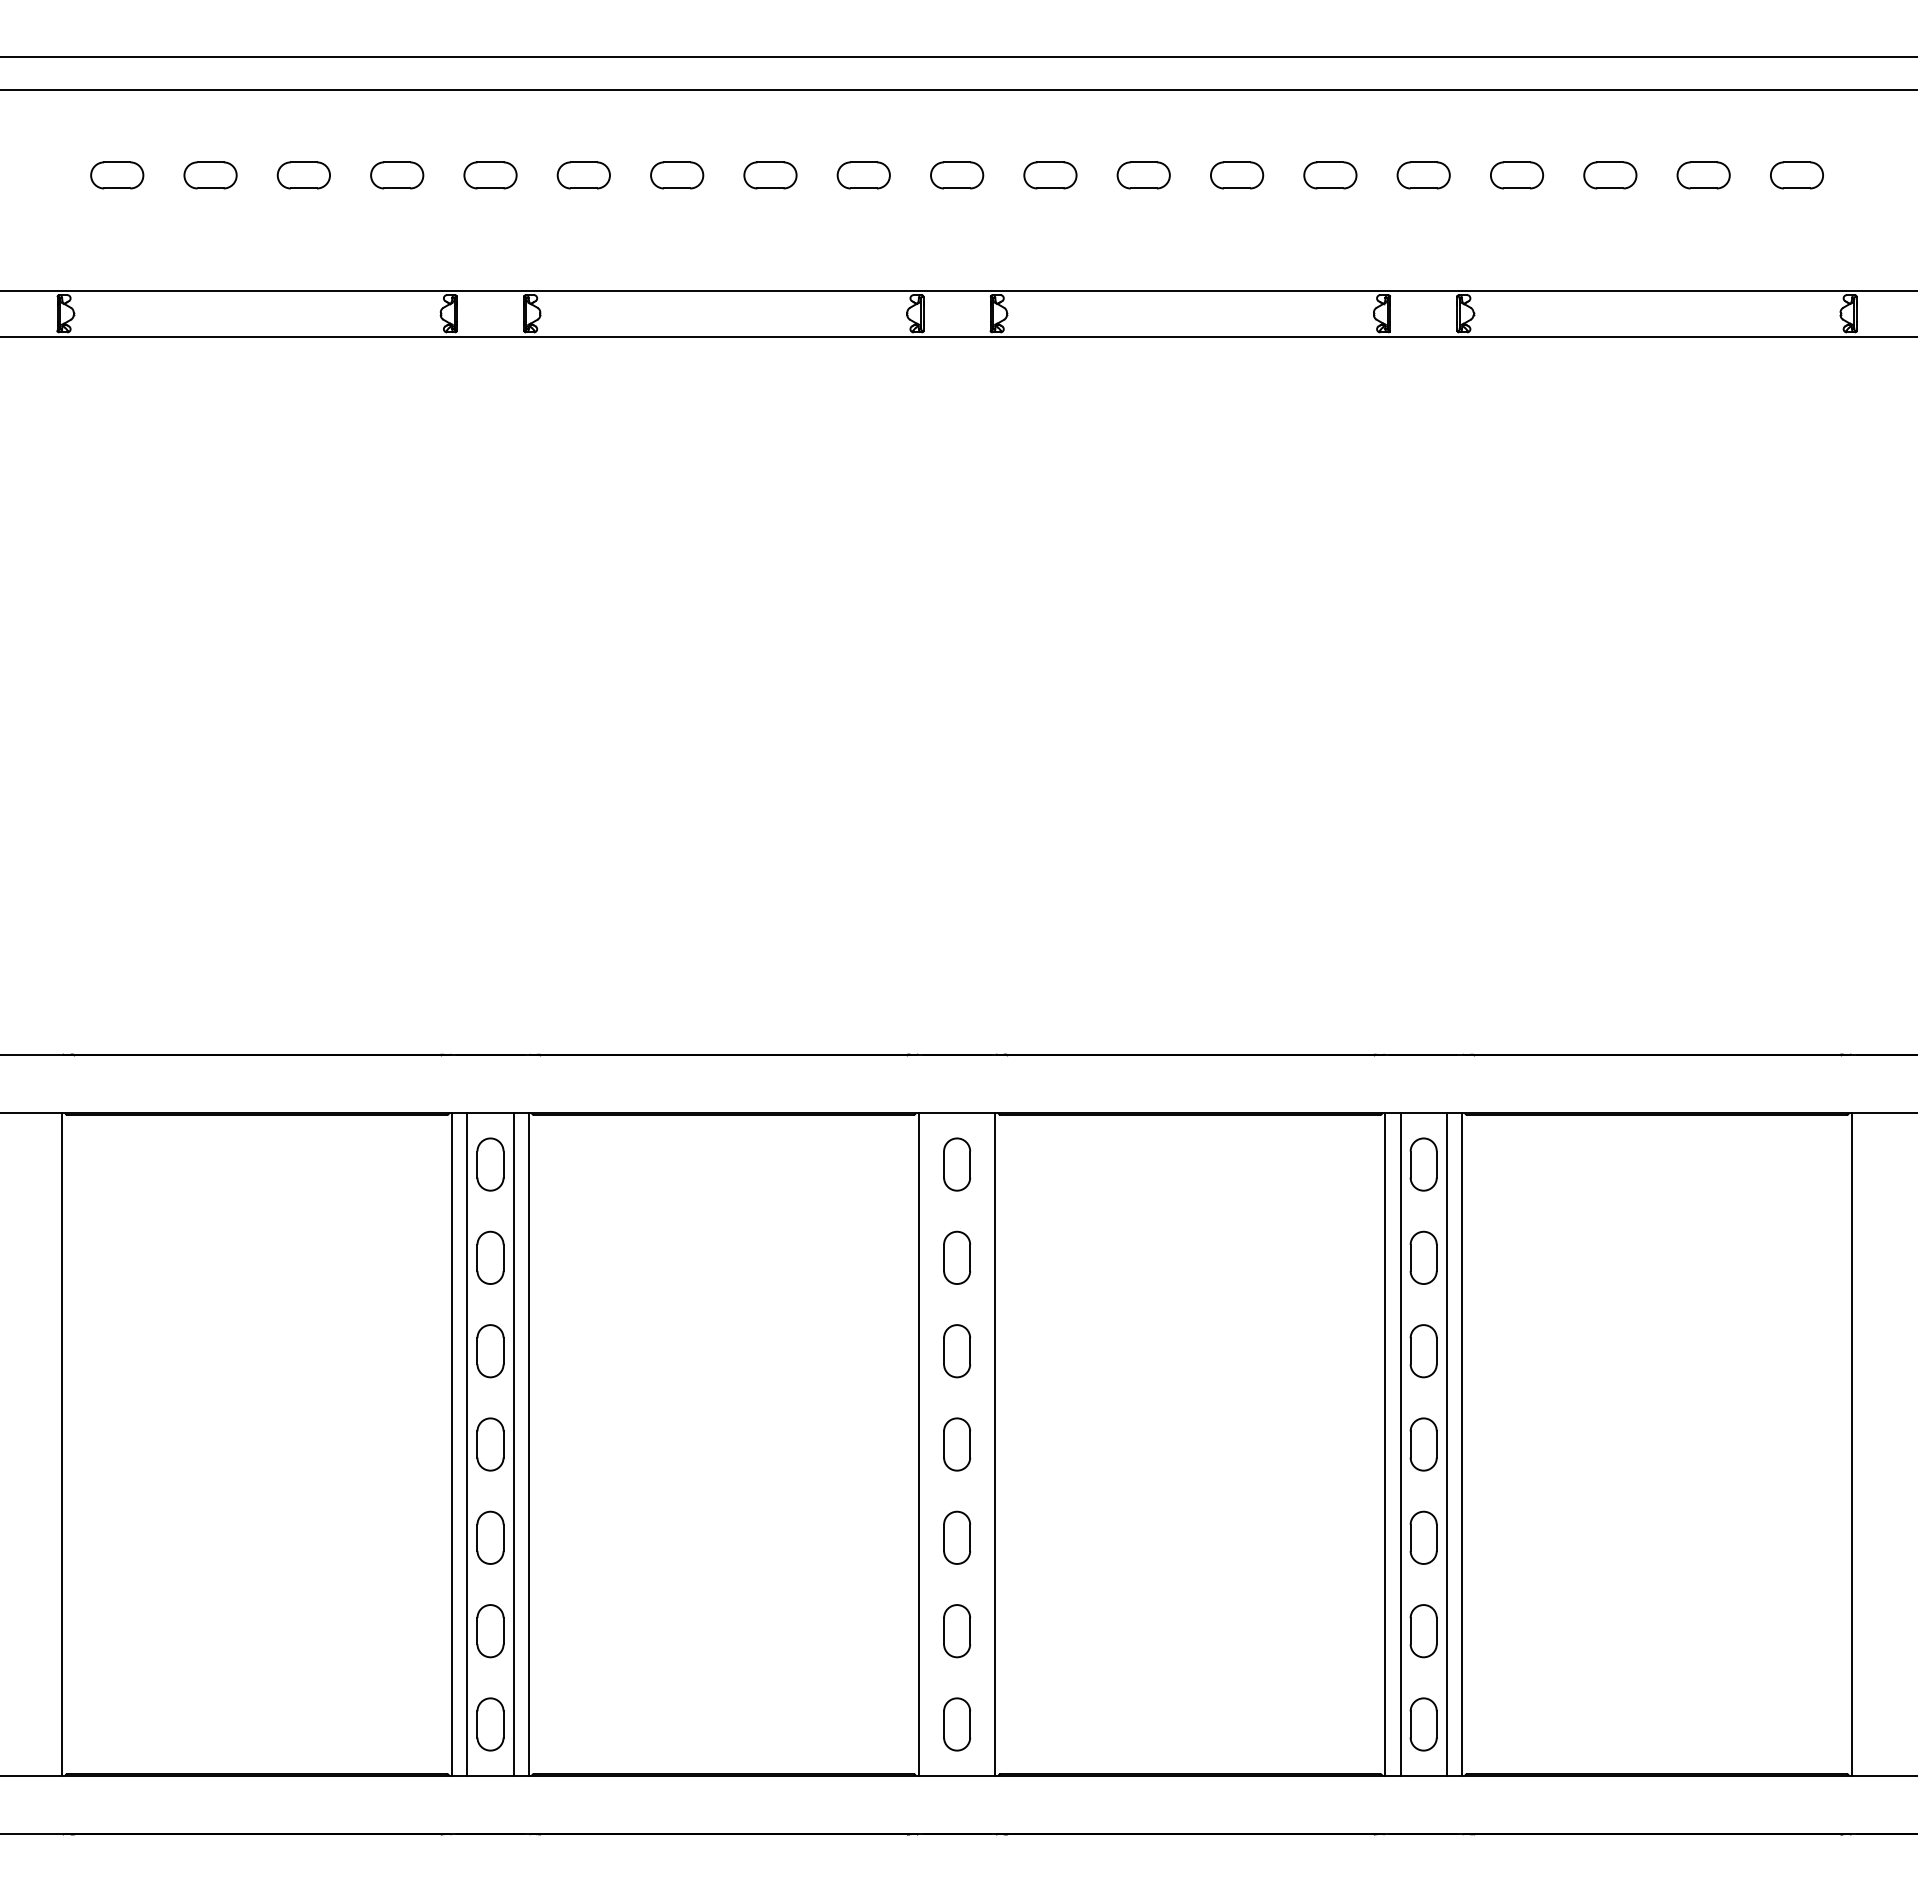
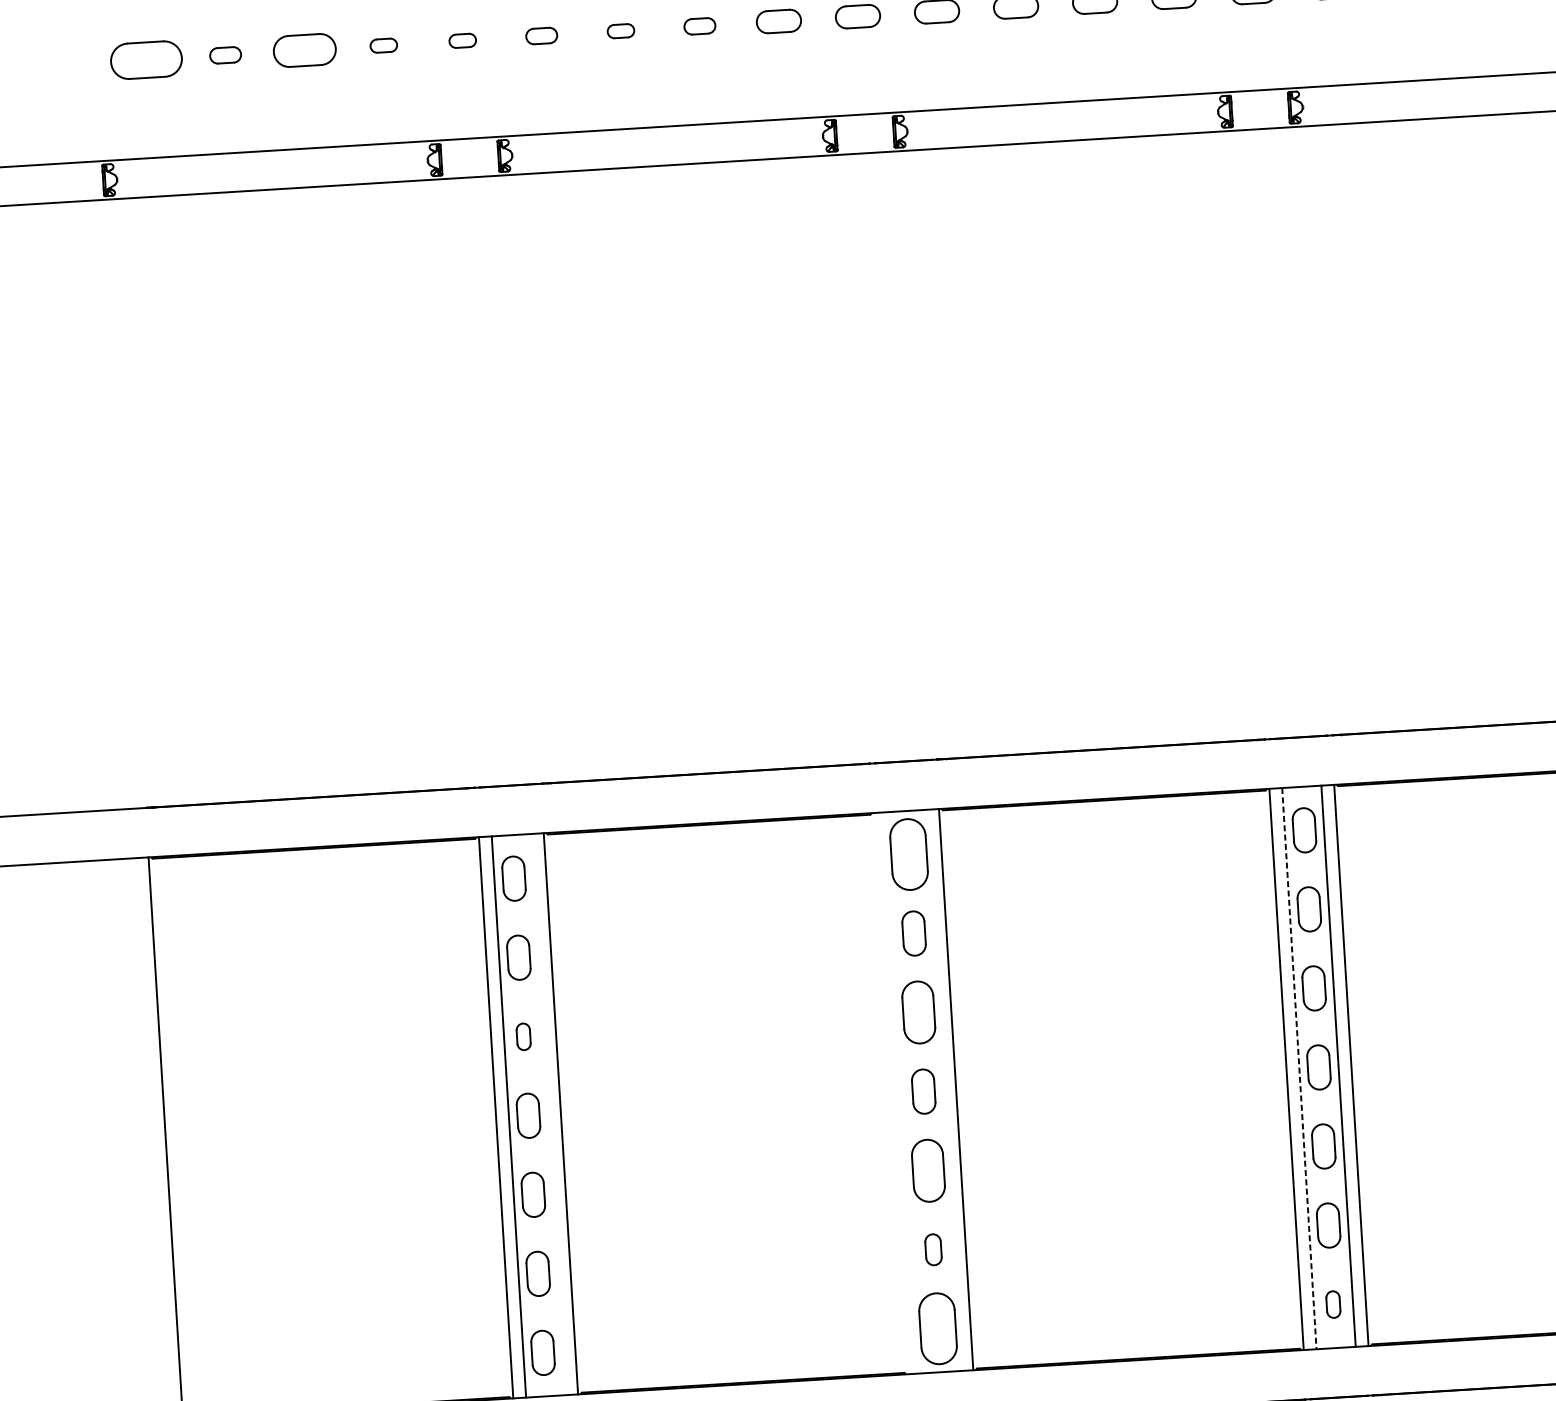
part: (117, 175) -> (146, 60), size x1.6
part: (210, 175) -> (225, 55), size x0.7
part: (303, 175) -> (304, 50), size x1.4
part: (397, 175) -> (383, 45), size x0.6
part: (490, 175) -> (462, 40), size x0.6
part: (583, 175) -> (541, 36), size x0.7
part: (677, 175) -> (621, 31), size x0.6
part: (770, 175) -> (699, 26), size x0.7
part: (957, 1164) -> (909, 854), size x1.6
part: (490, 1351) -> (523, 1037), size x0.6
part: (957, 1351) -> (919, 1012), size x1.4
line: (513, 1444) -> (547, 1114), removed
line: (918, 1444) -> (891, 1093), removed
line: (1400, 1445) -> (1299, 1069), solid -> dashed
part: (957, 1537) -> (928, 1170), size x1.4
part: (957, 1631) -> (933, 1249), size x0.7
part: (957, 1724) -> (938, 1328), size x1.6
part: (1423, 1724) -> (1333, 1304), size x0.6

